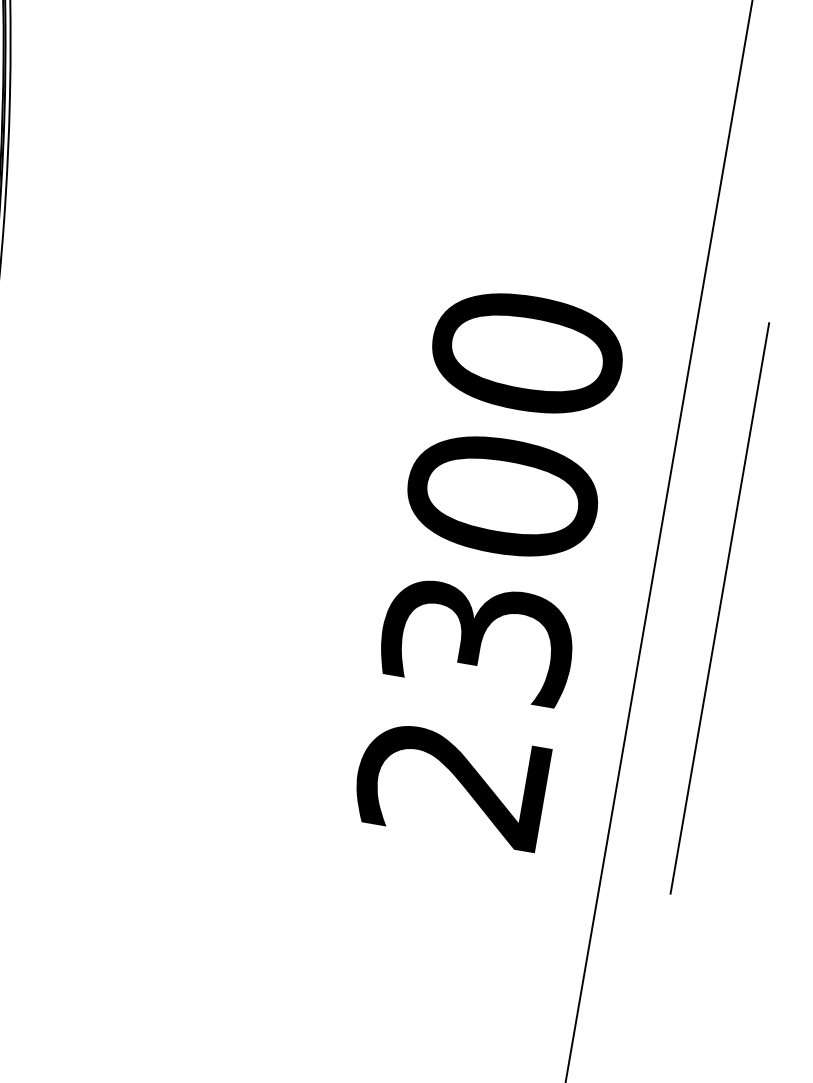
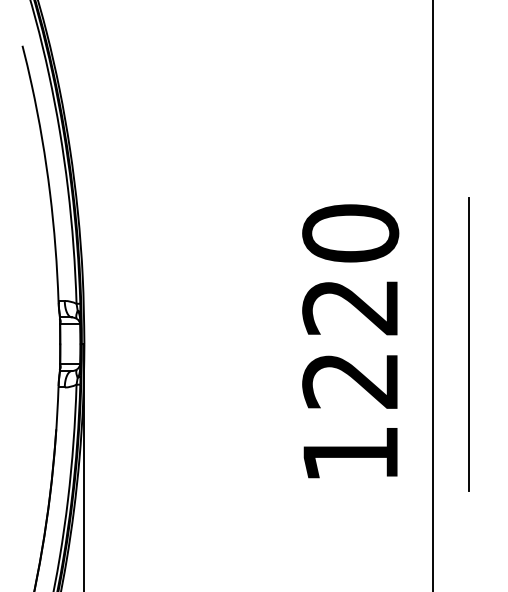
text: (477, 637) -> (350, 379), 2300 -> 1220

